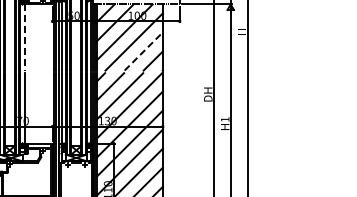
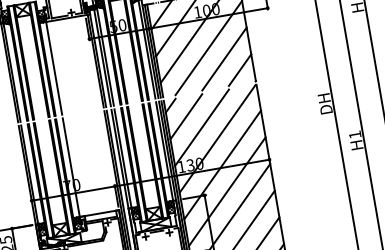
line: (24, 37) -> (53, 68), dashed -> solid
line: (144, 51) -> (225, 58), dashed -> solid

